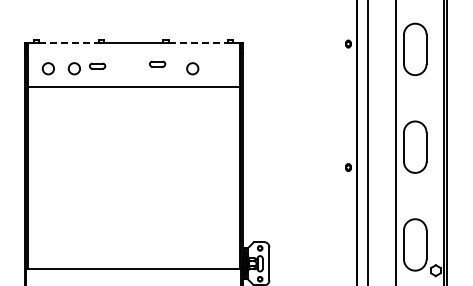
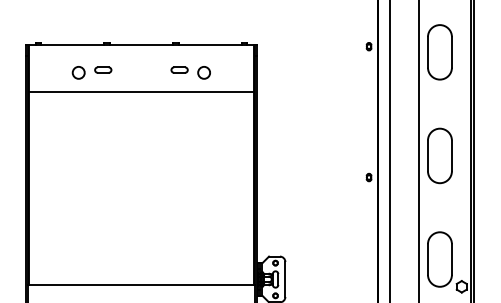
line: (68, 42) -> (72, 45), dashed -> solid
line: (198, 42) -> (210, 45), dashed -> solid
part: (157, 63) -> (179, 69), moved
circle: (47, 68) -> (50, 72), removed

